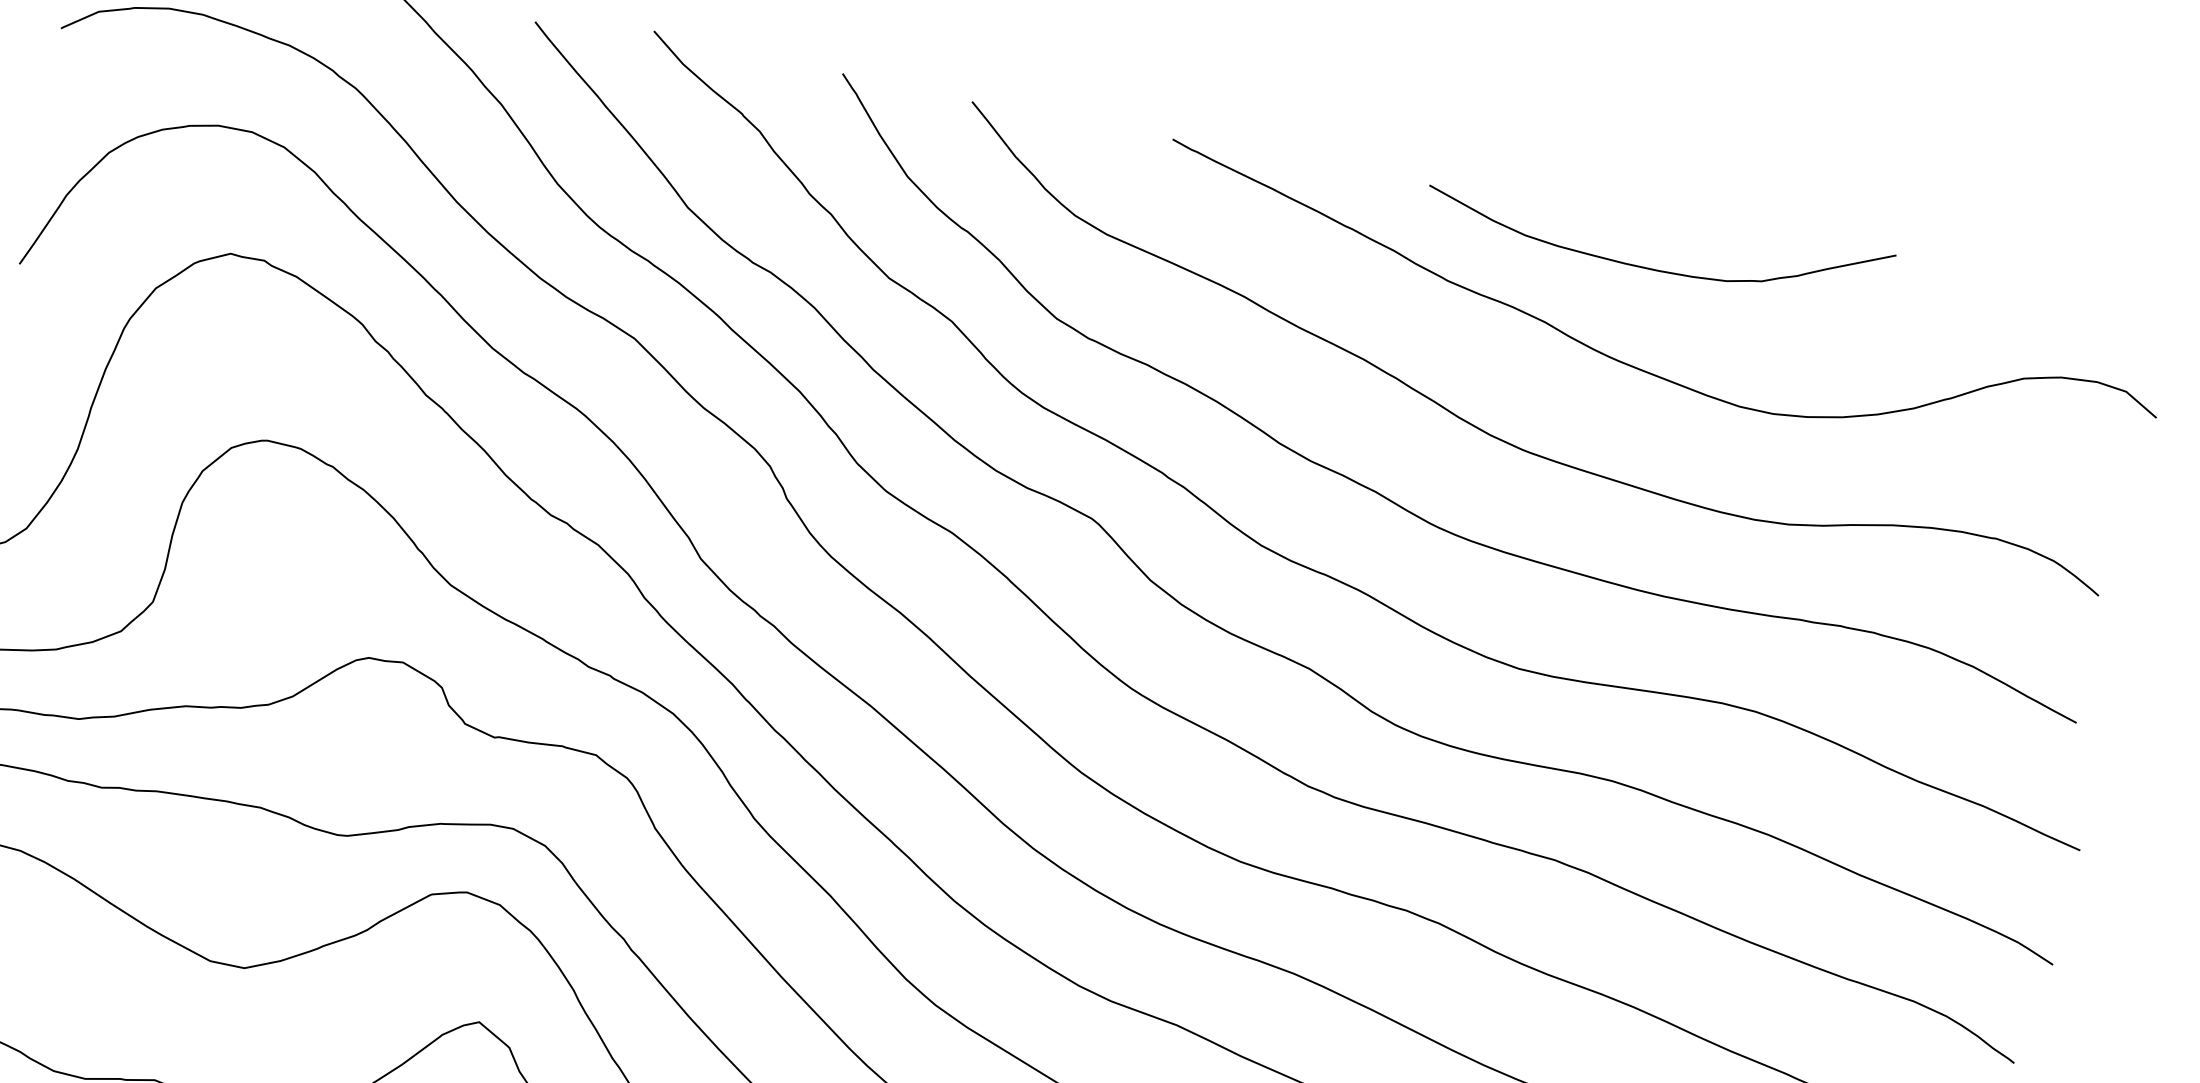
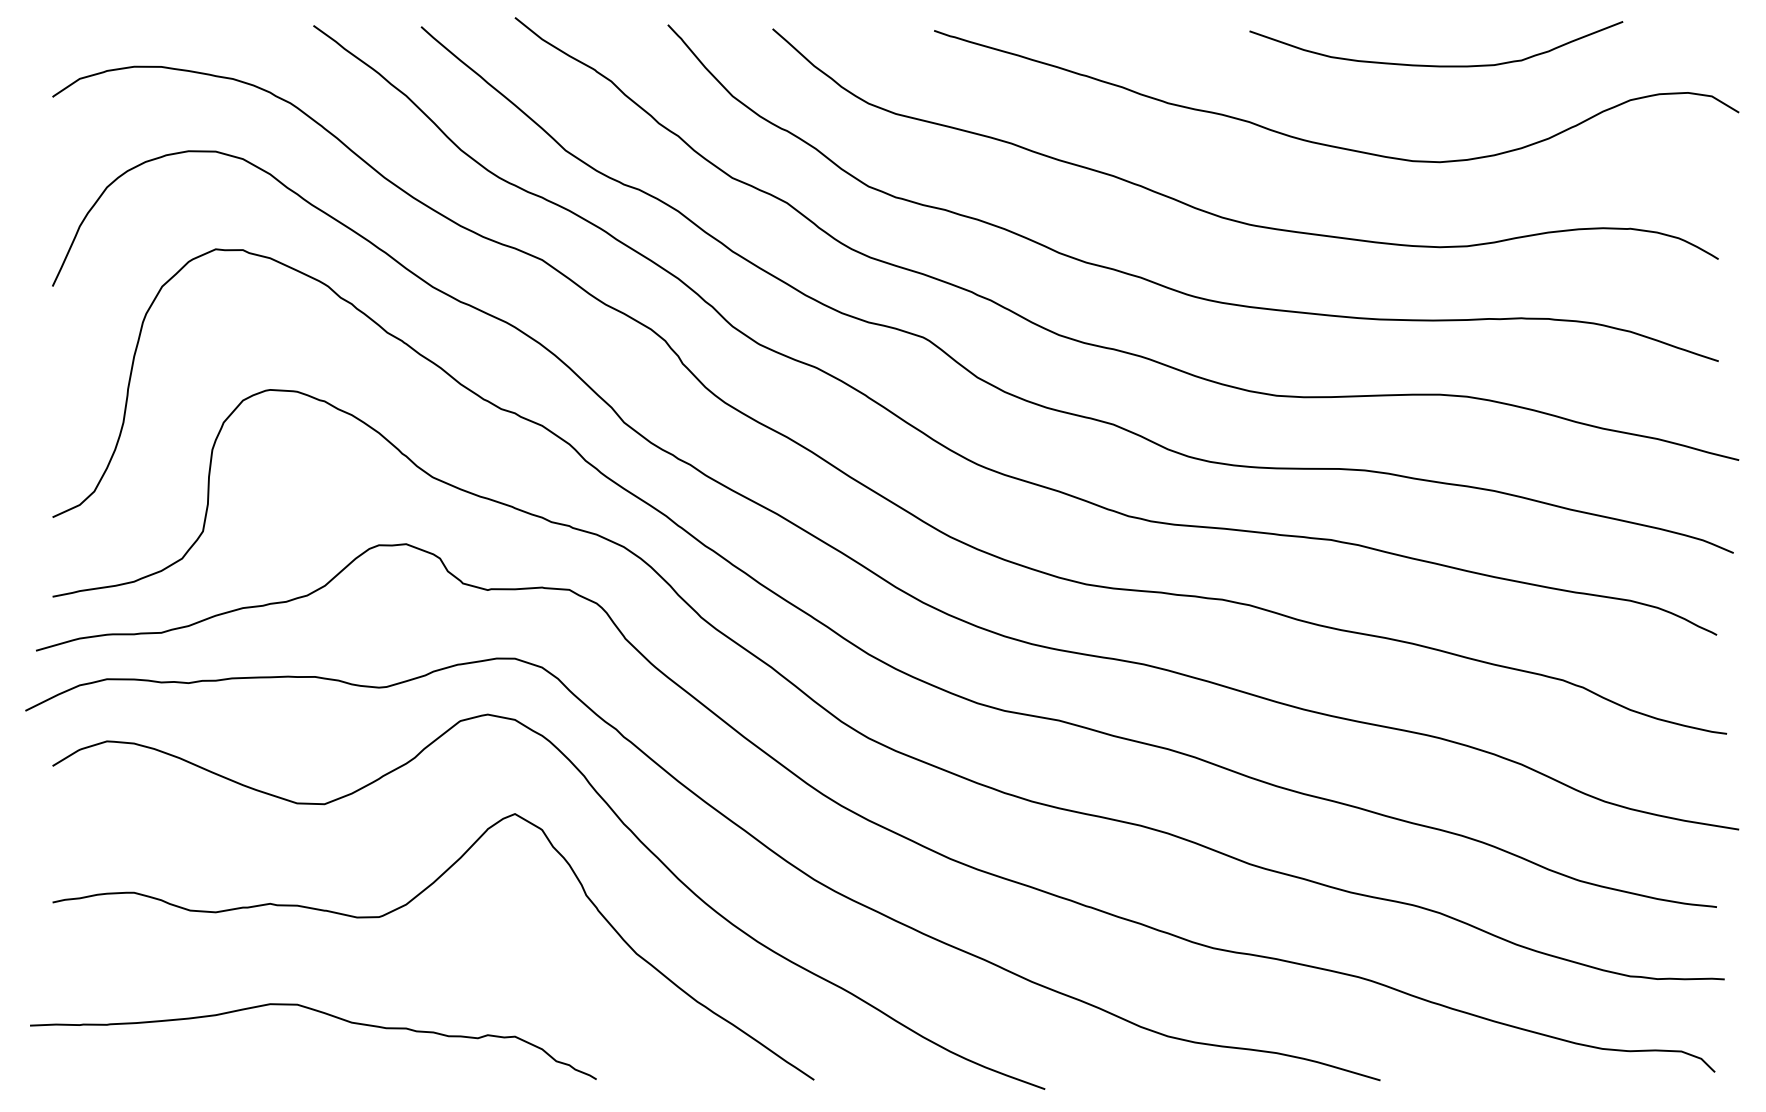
curve: (1654, 268) -> (1436, 65), moved

